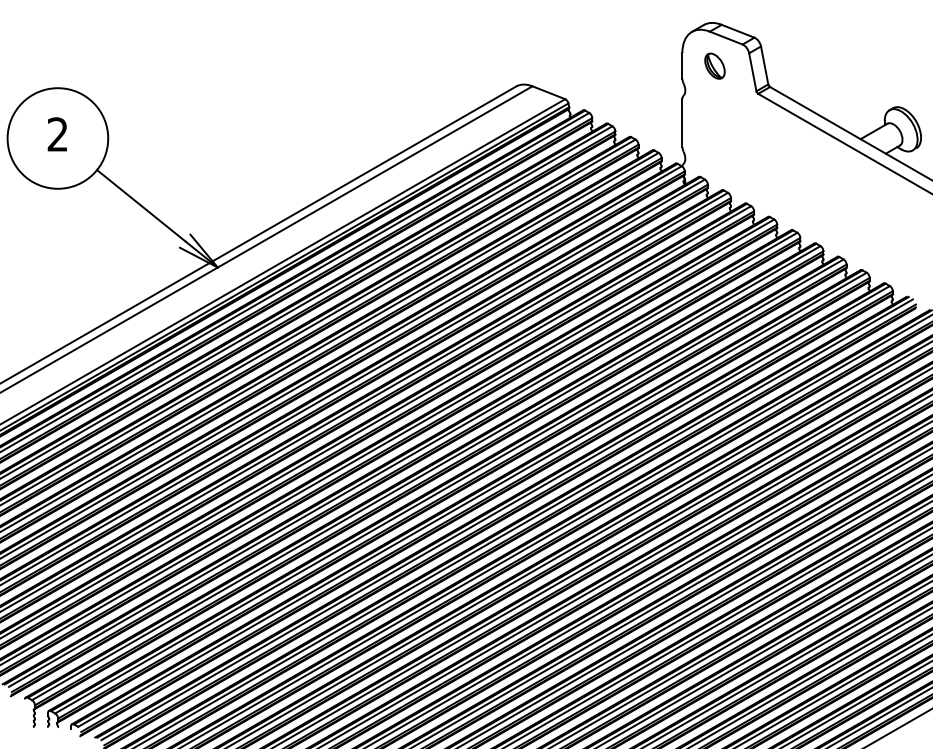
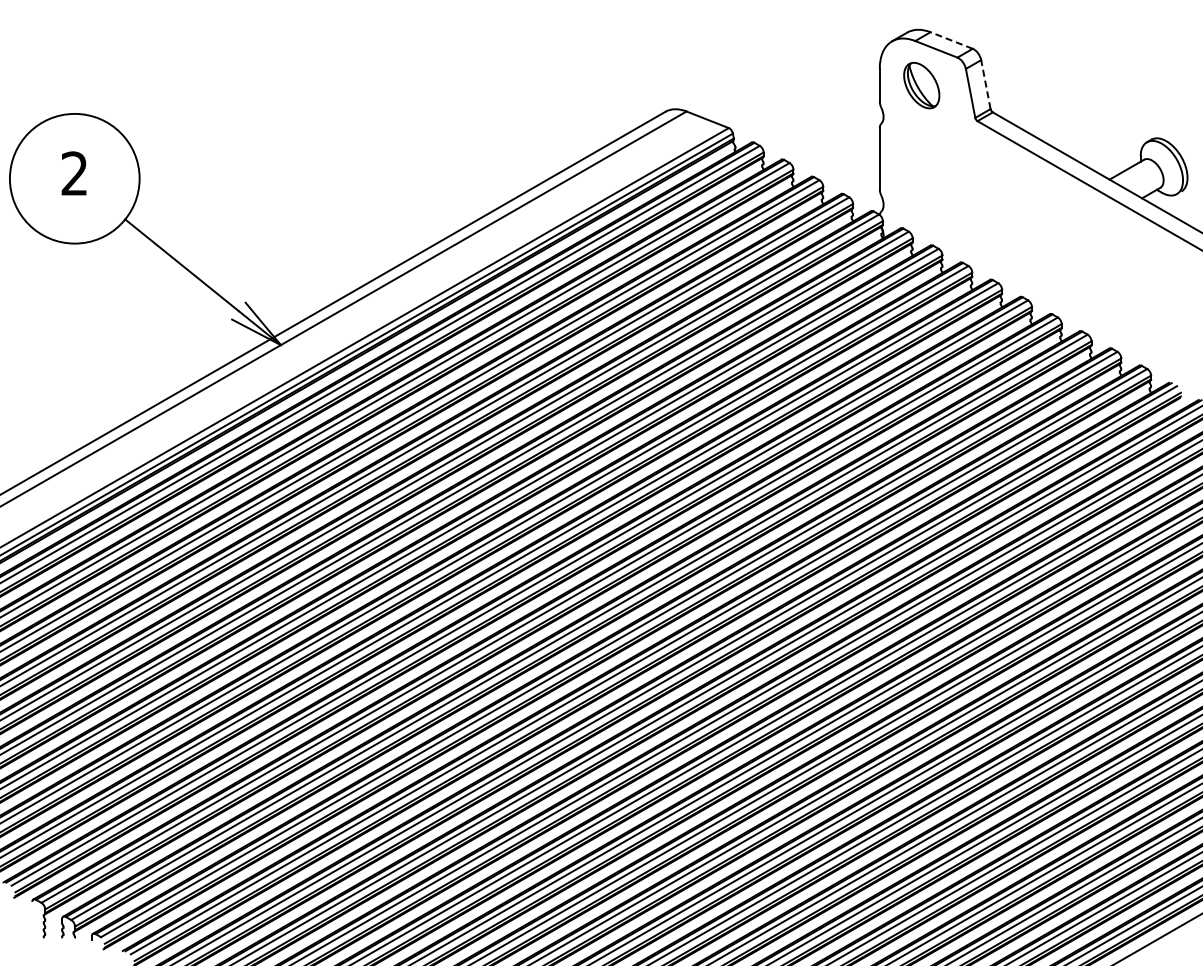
line: (737, 31) -> (951, 40), solid -> dashed
line: (764, 65) -> (985, 84), solid -> dashed
part: (714, 66) -> (921, 85), size x1.4

